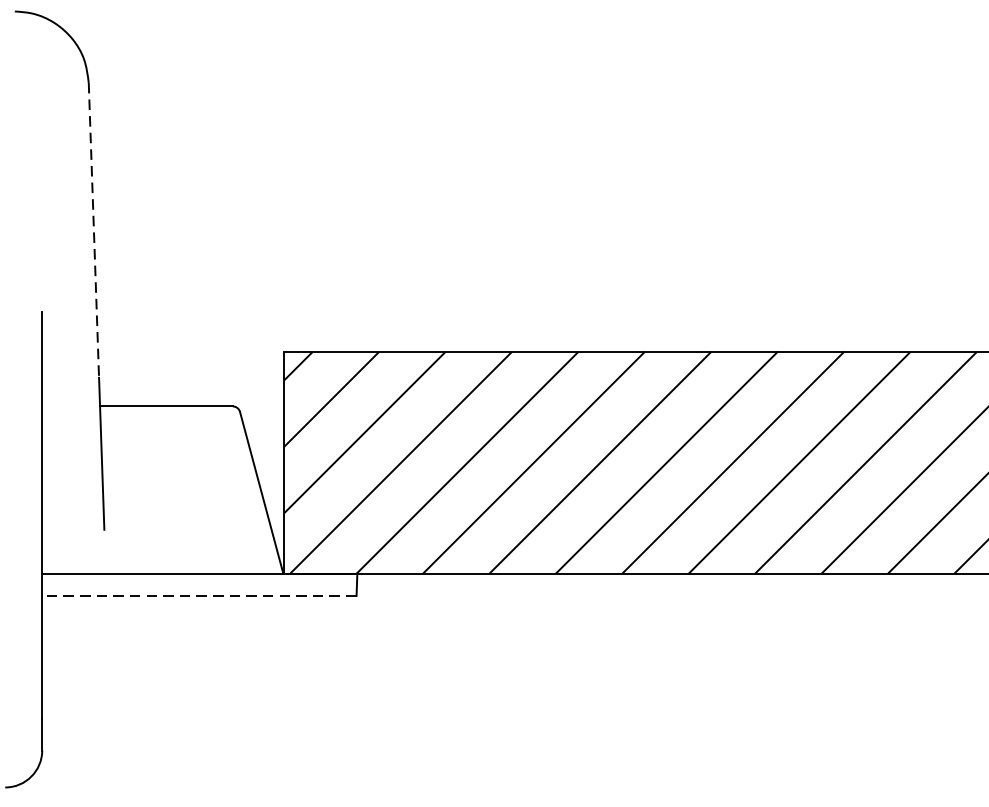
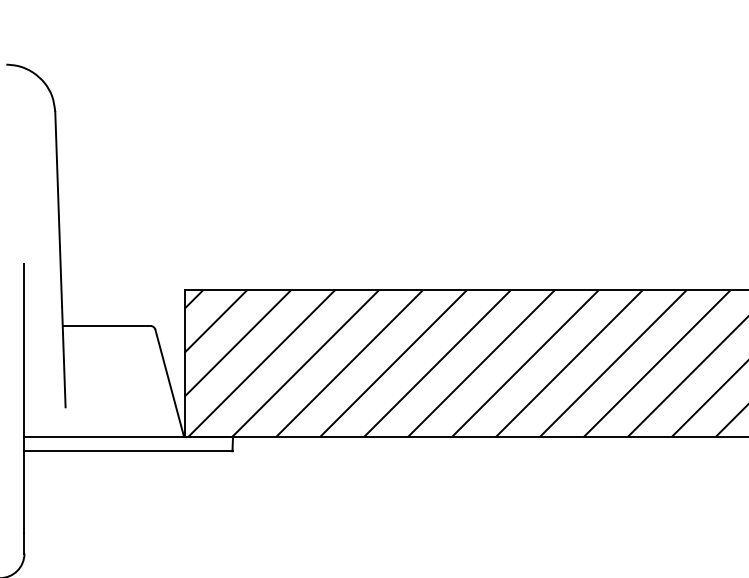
line: (93, 230) -> (58, 209), dashed -> solid
line: (197, 596) -> (127, 451), dashed -> solid

